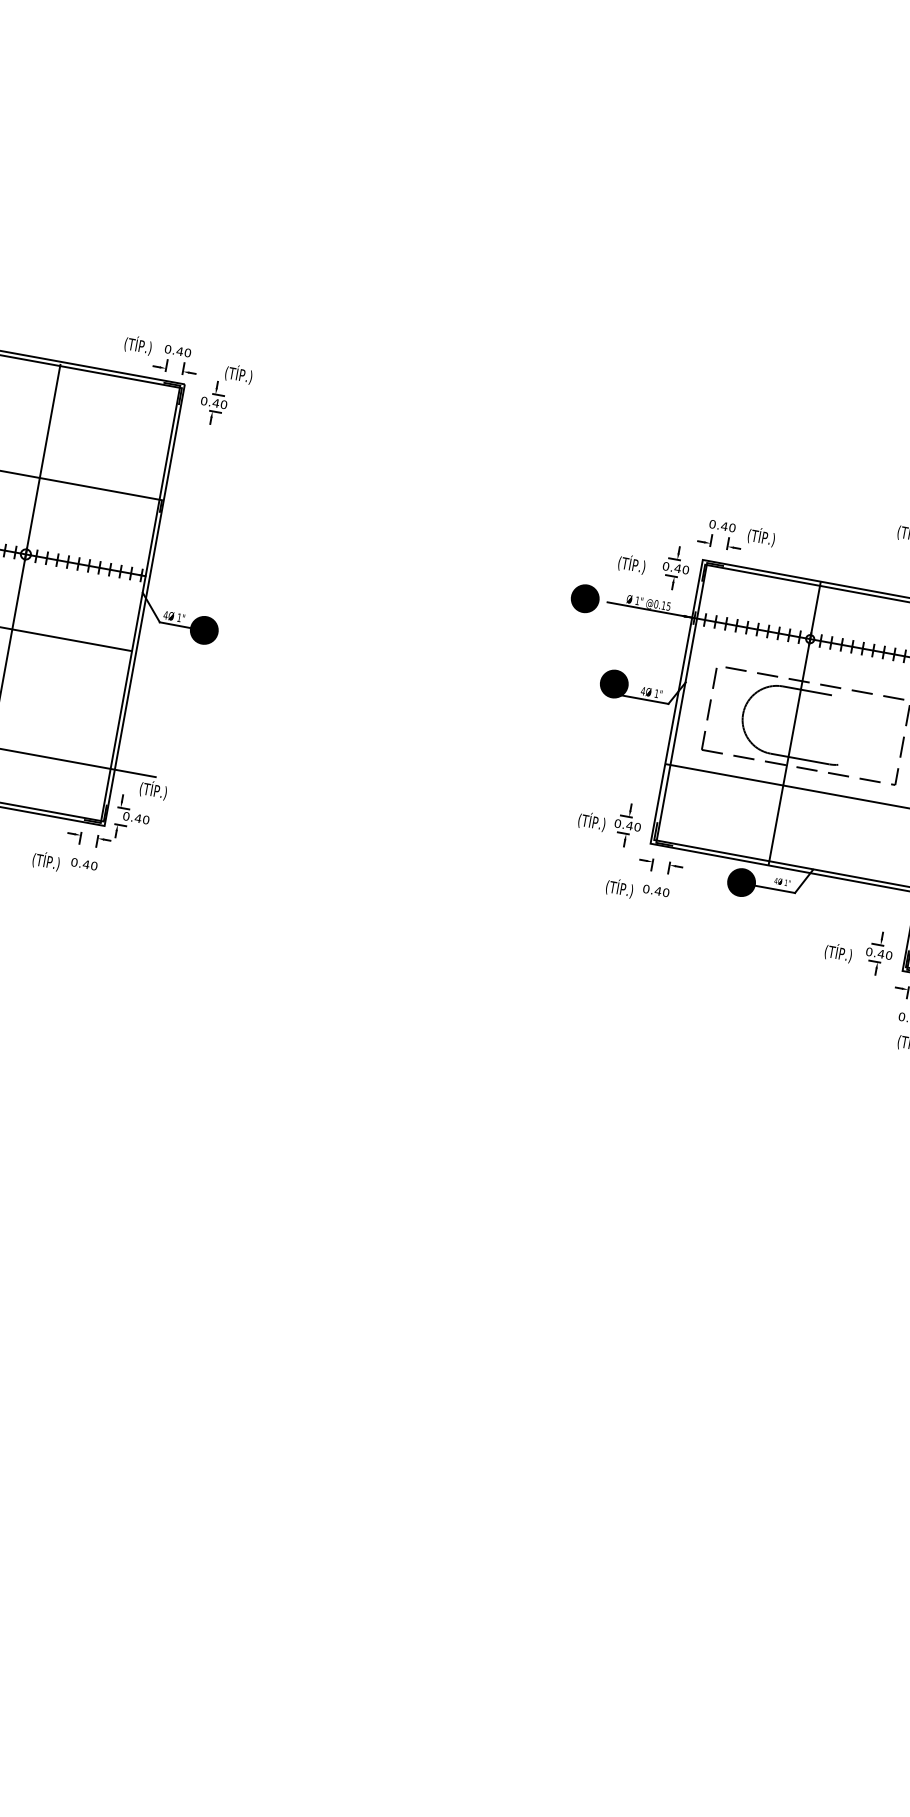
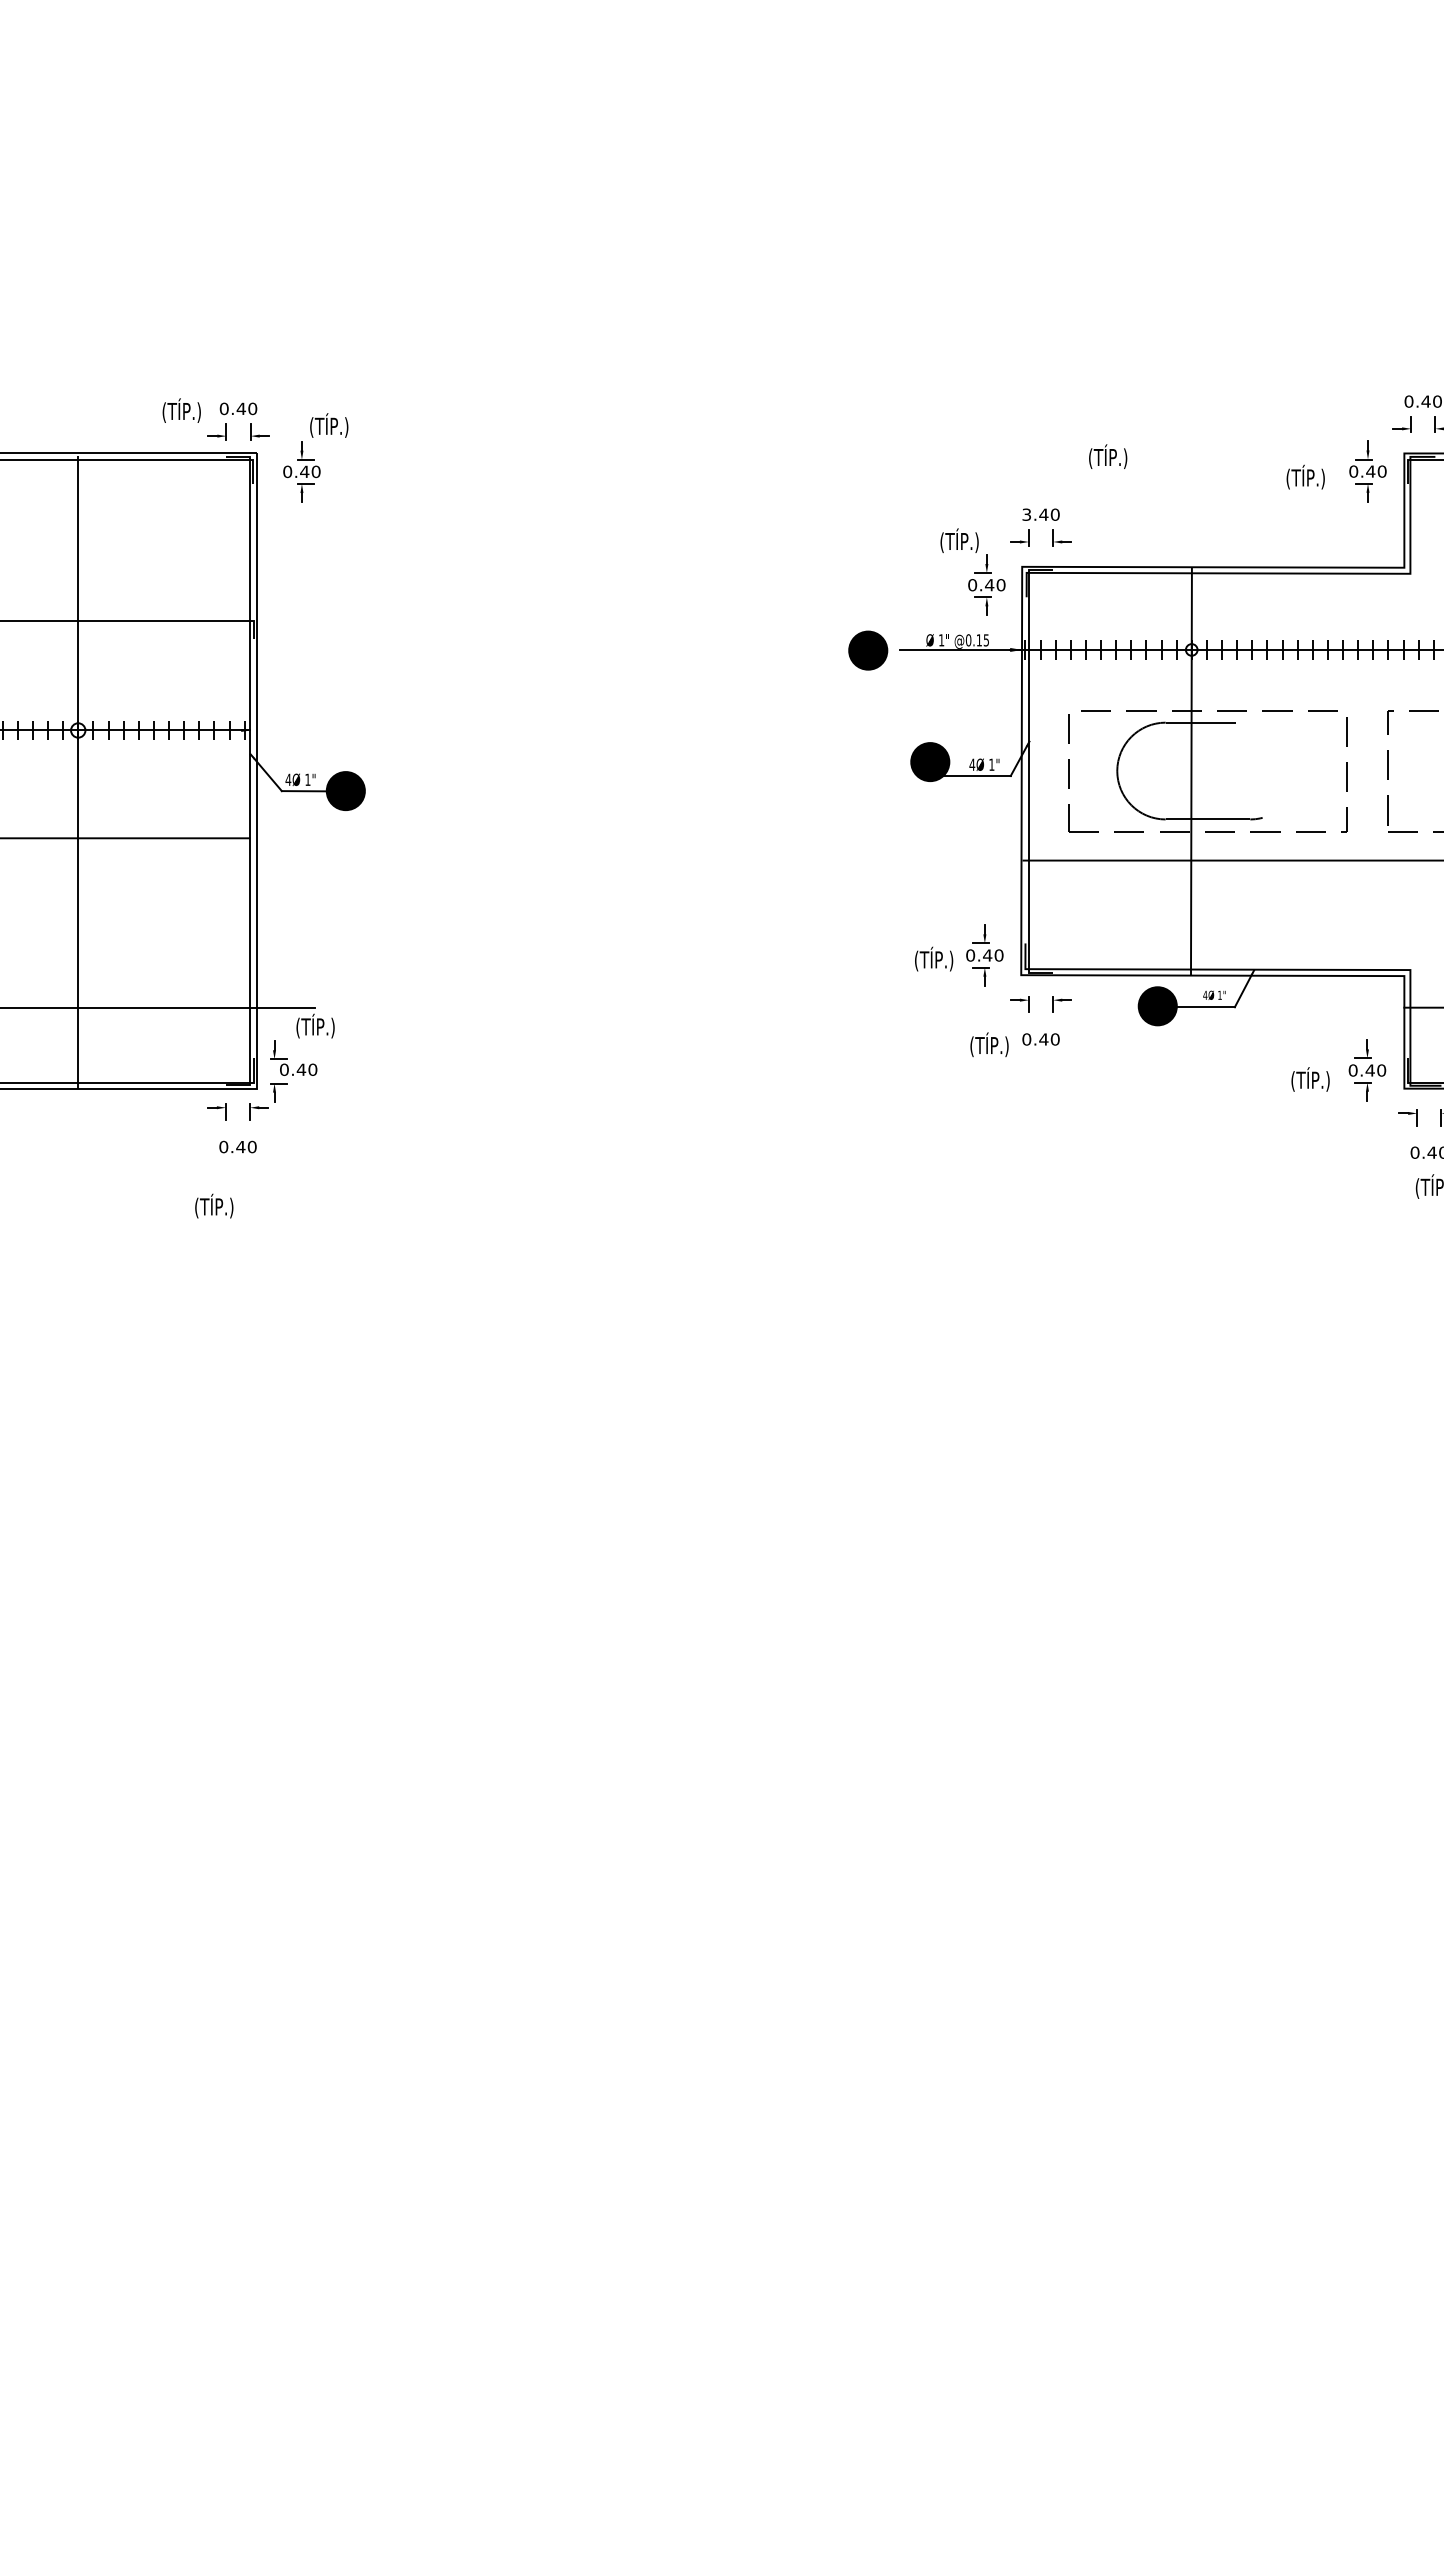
text: (712, 524) -> (1026, 514), 0.40 -> 3.40
text: (761, 536) -> (1108, 456), moved
text: (631, 564) -> (959, 540), moved
text: (46, 860) -> (214, 1205), moved

